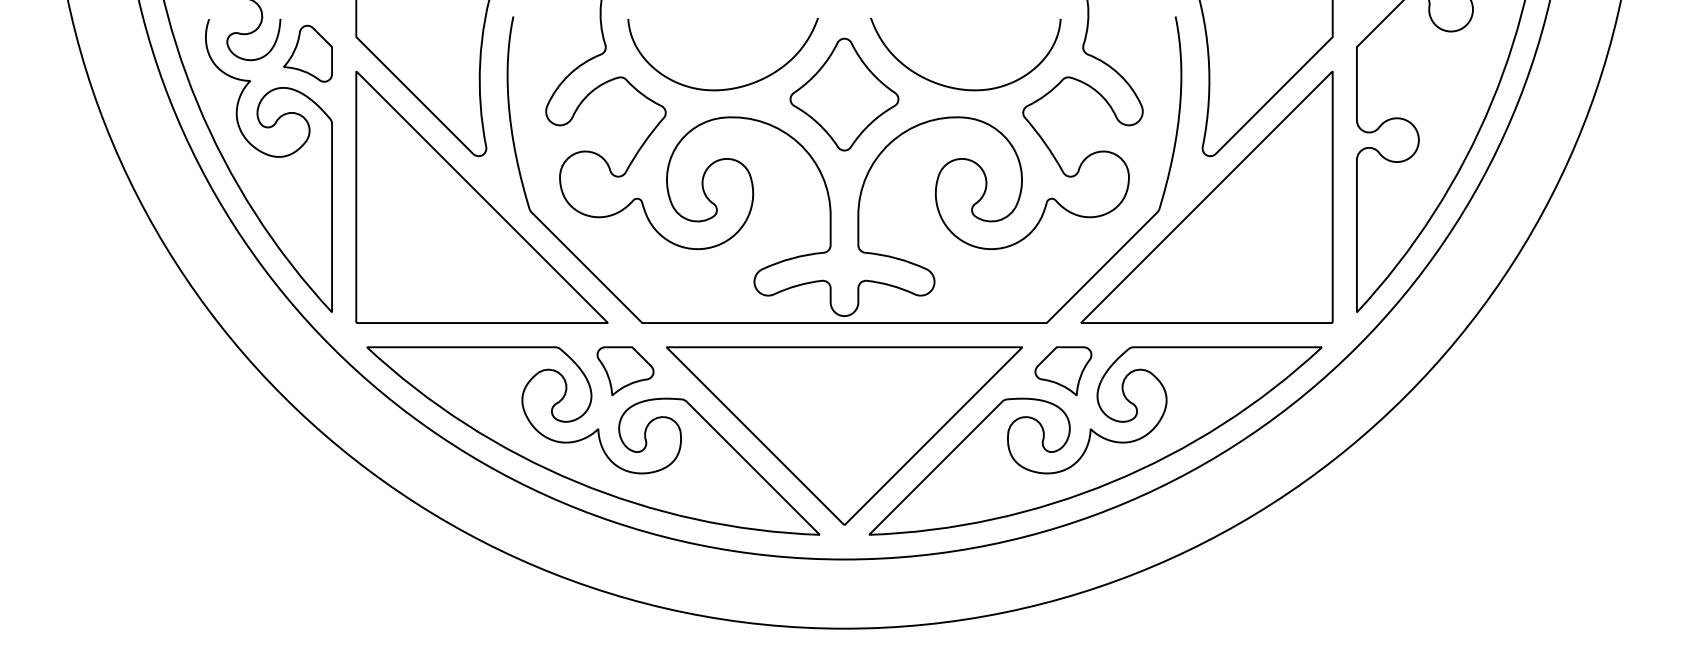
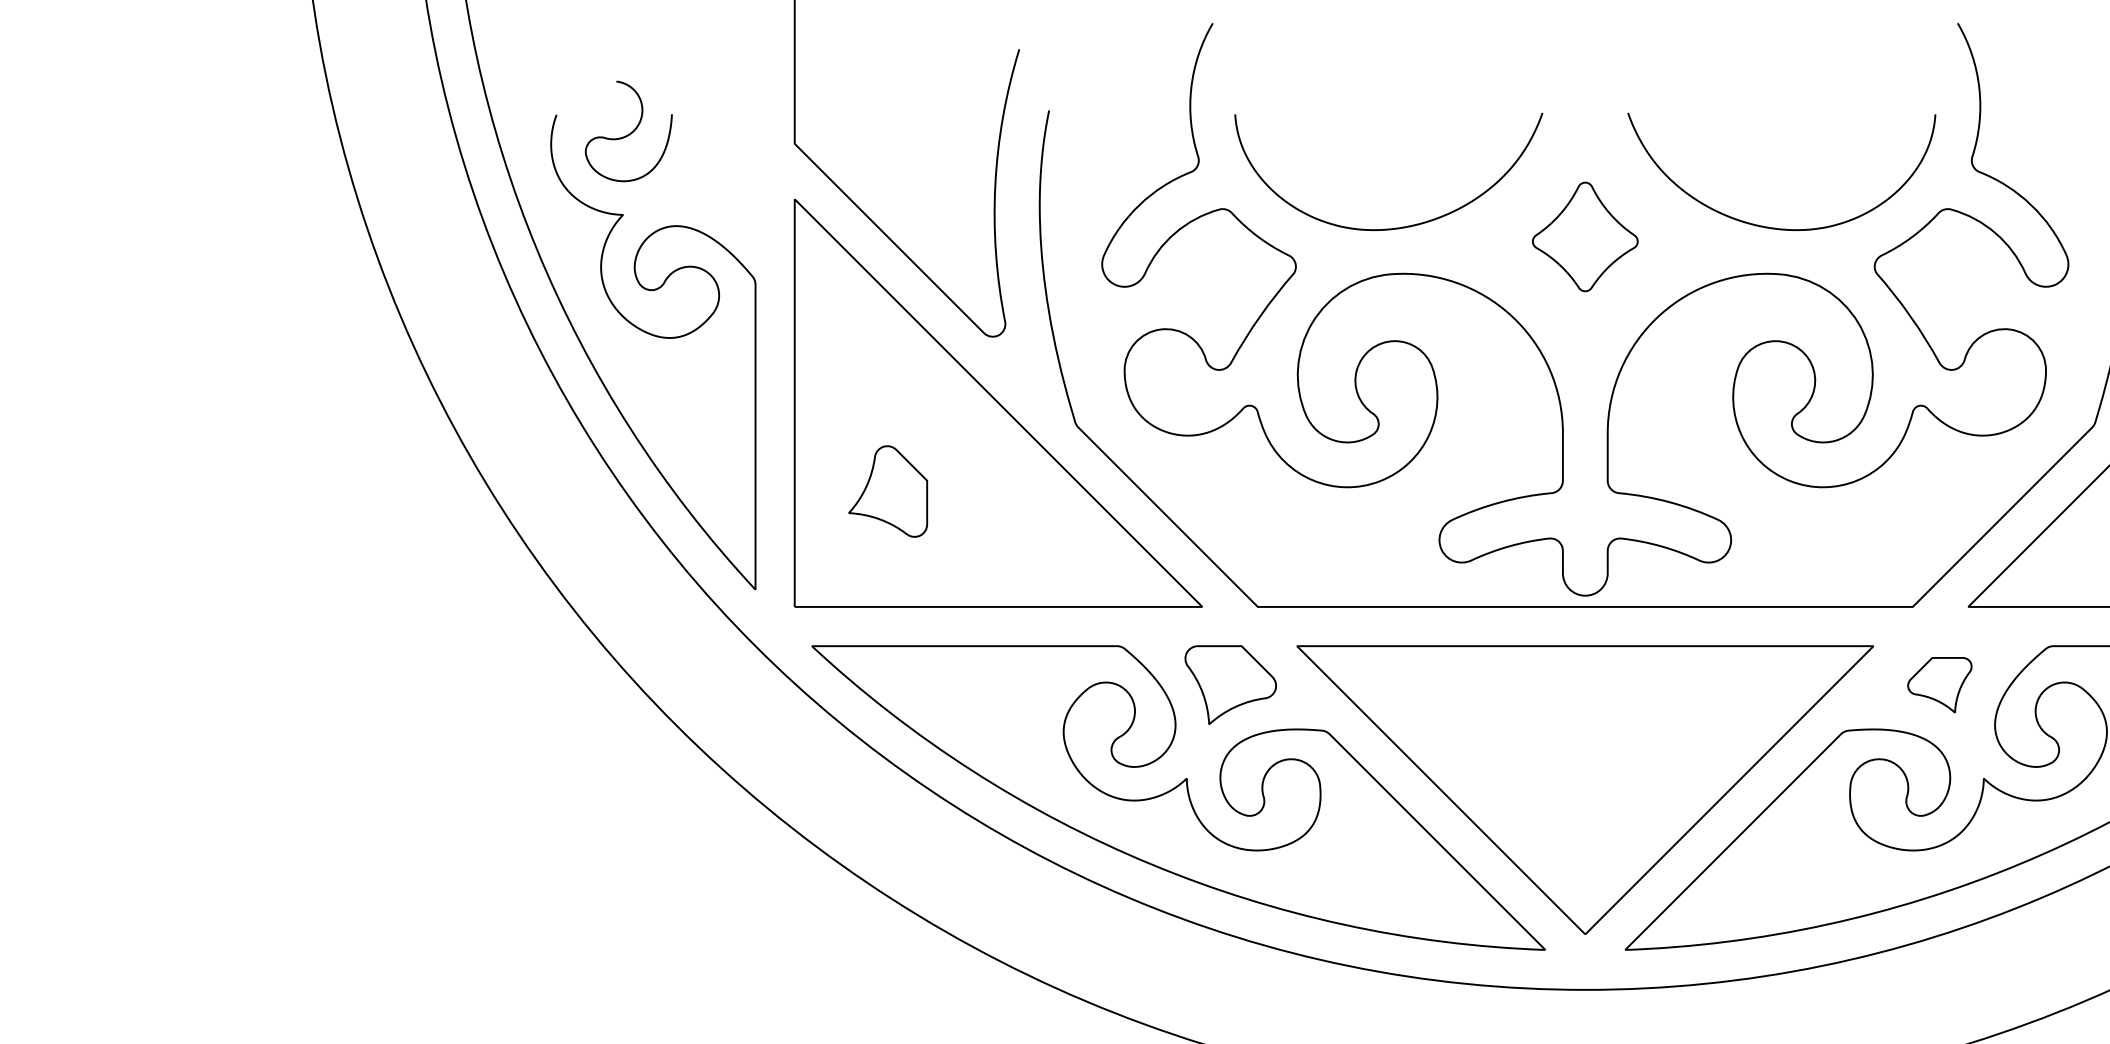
part: (307, 53) -> (887, 491), moved
part: (844, 94) -> (1585, 236), size x0.6
part: (1063, 371) -> (1939, 685), size x0.7

